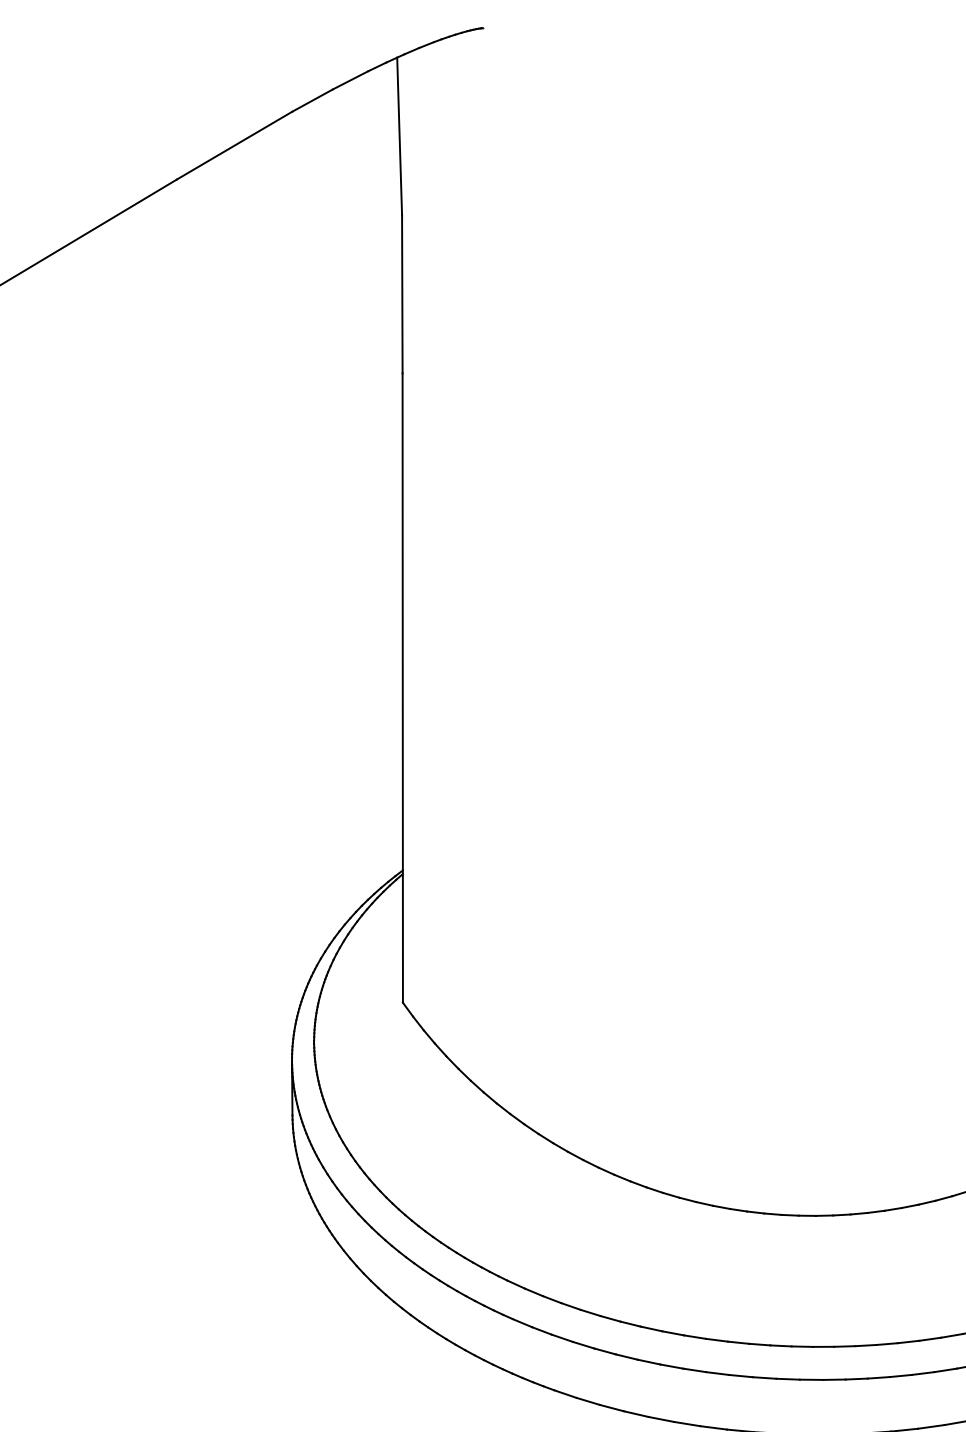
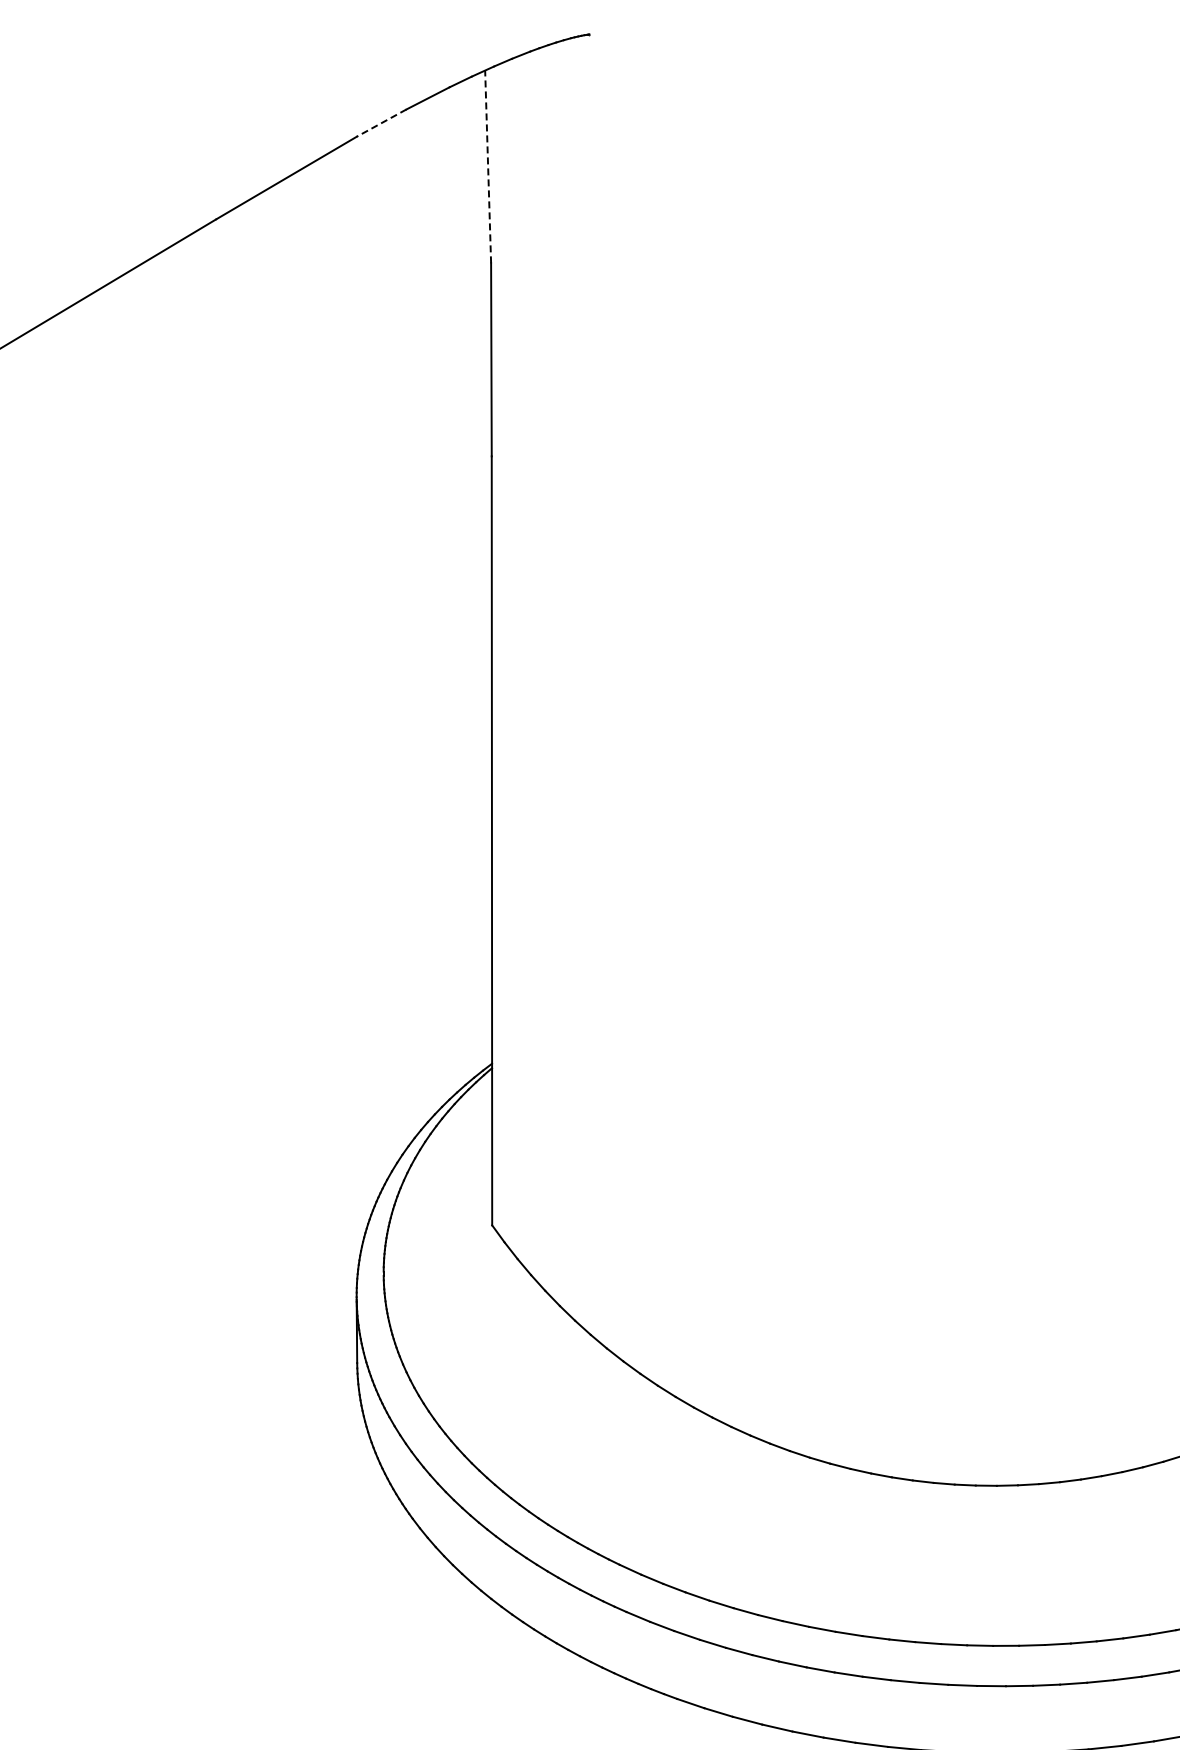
line: (312, 100) -> (381, 123), solid -> dashed
line: (399, 136) -> (488, 166), solid -> dashed

